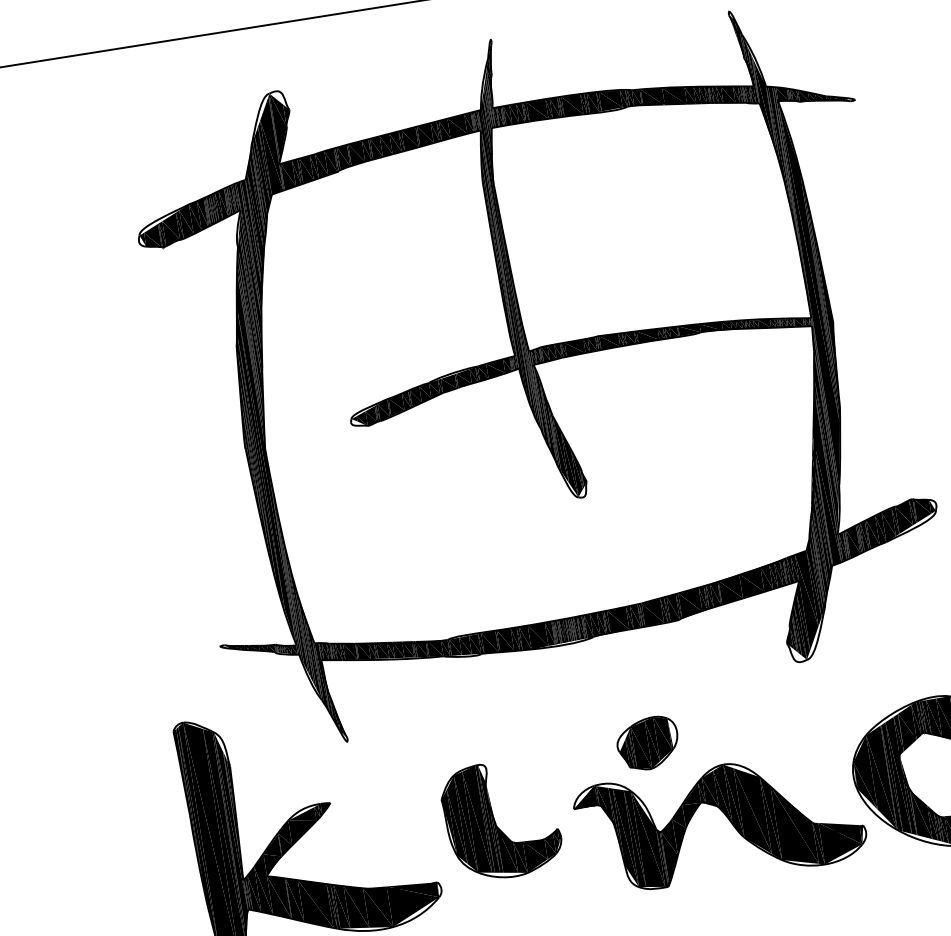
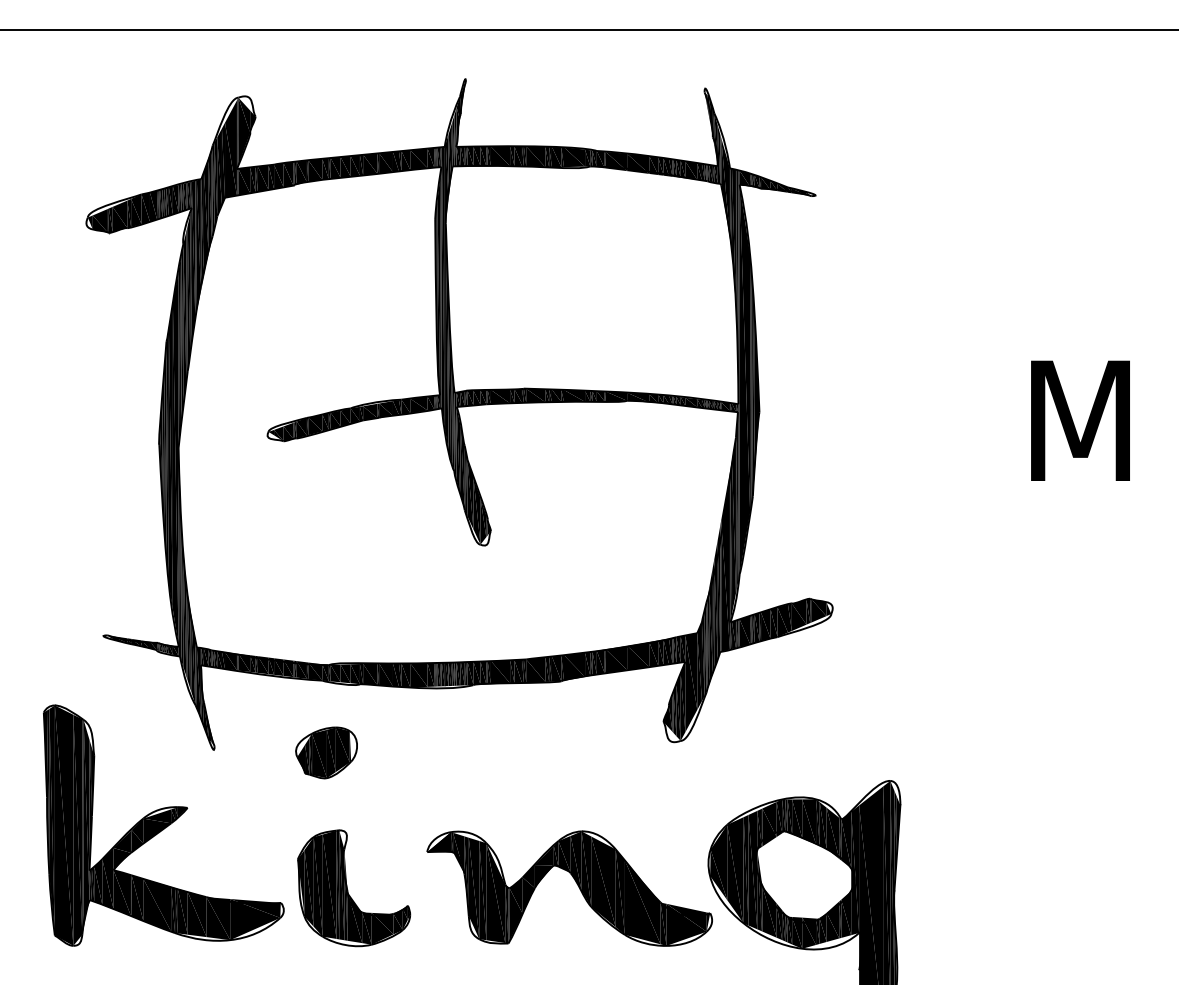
part: (647, 743) -> (326, 752), moved
part: (496, 822) -> (348, 890), moved

